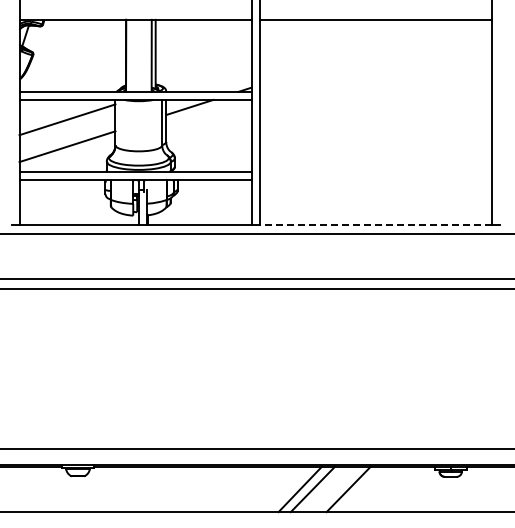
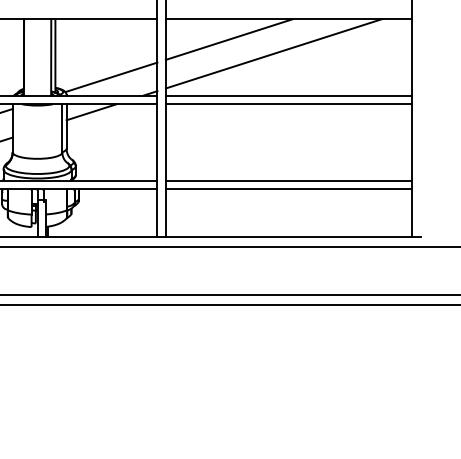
line: (319, 38) -> (229, 39), added
line: (361, 52) -> (273, 53), added
line: (208, 74) -> (111, 77), added
line: (375, 91) -> (288, 95), added
line: (375, 99) -> (288, 103), added
line: (375, 171) -> (288, 180), added
line: (375, 179) -> (288, 188), added
line: (375, 224) -> (288, 236), dashed -> solid

